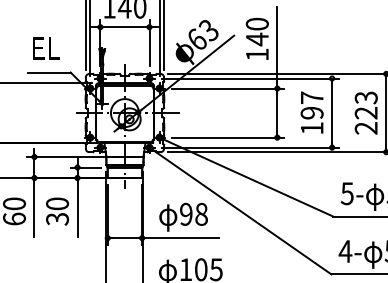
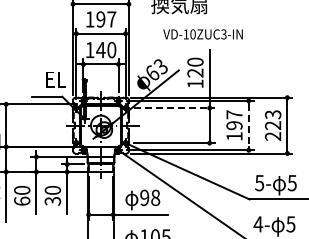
text: (257, 40) -> (195, 73), 140 -> 120
text: (45, 48) -> (55, 79), moved
line: (229, 89) -> (175, 108), solid -> dashed
line: (331, 112) -> (248, 125), solid -> dashed

